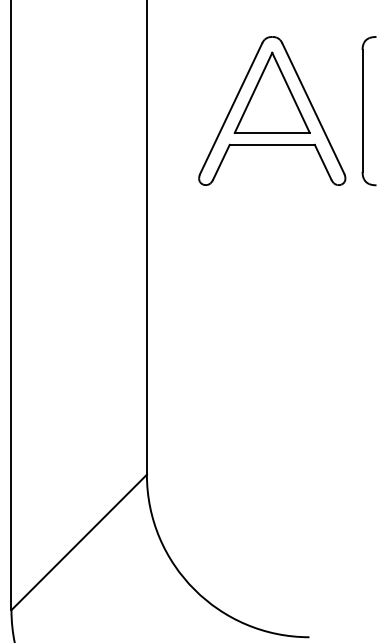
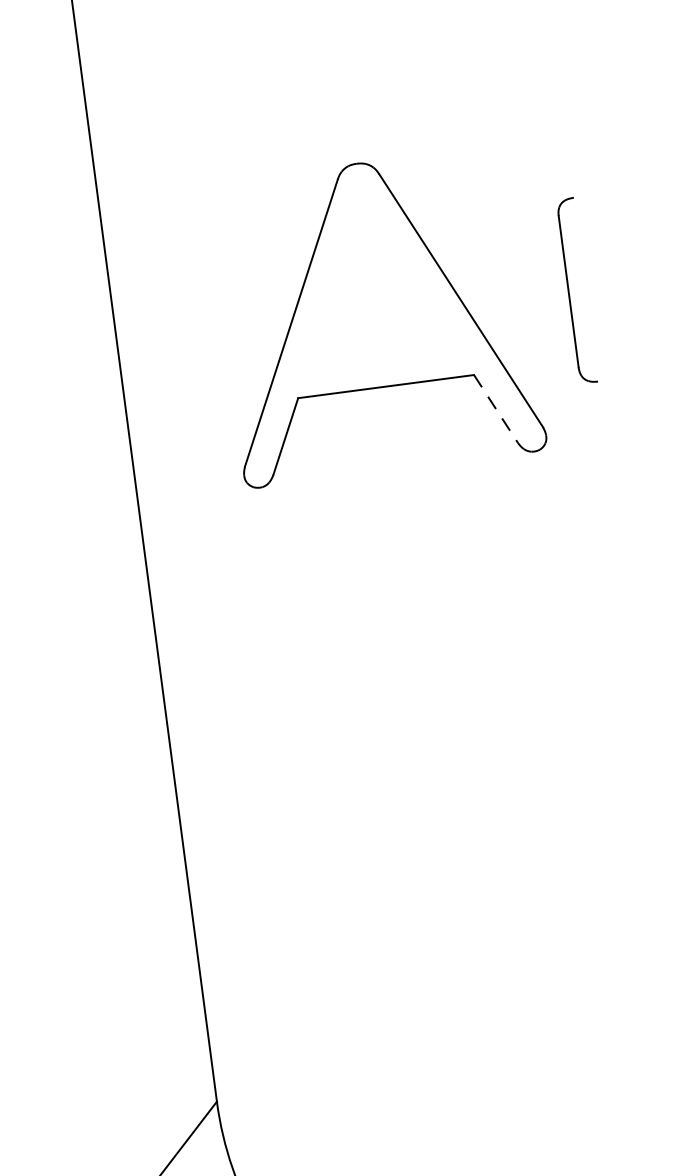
part: (271, 92) -> (370, 278), removed
part: (368, 111) -> (575, 291), size x0.6
line: (323, 162) -> (496, 409), solid -> dashed

